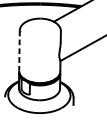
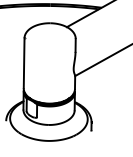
line: (19, 50) -> (24, 63), dashed -> solid

